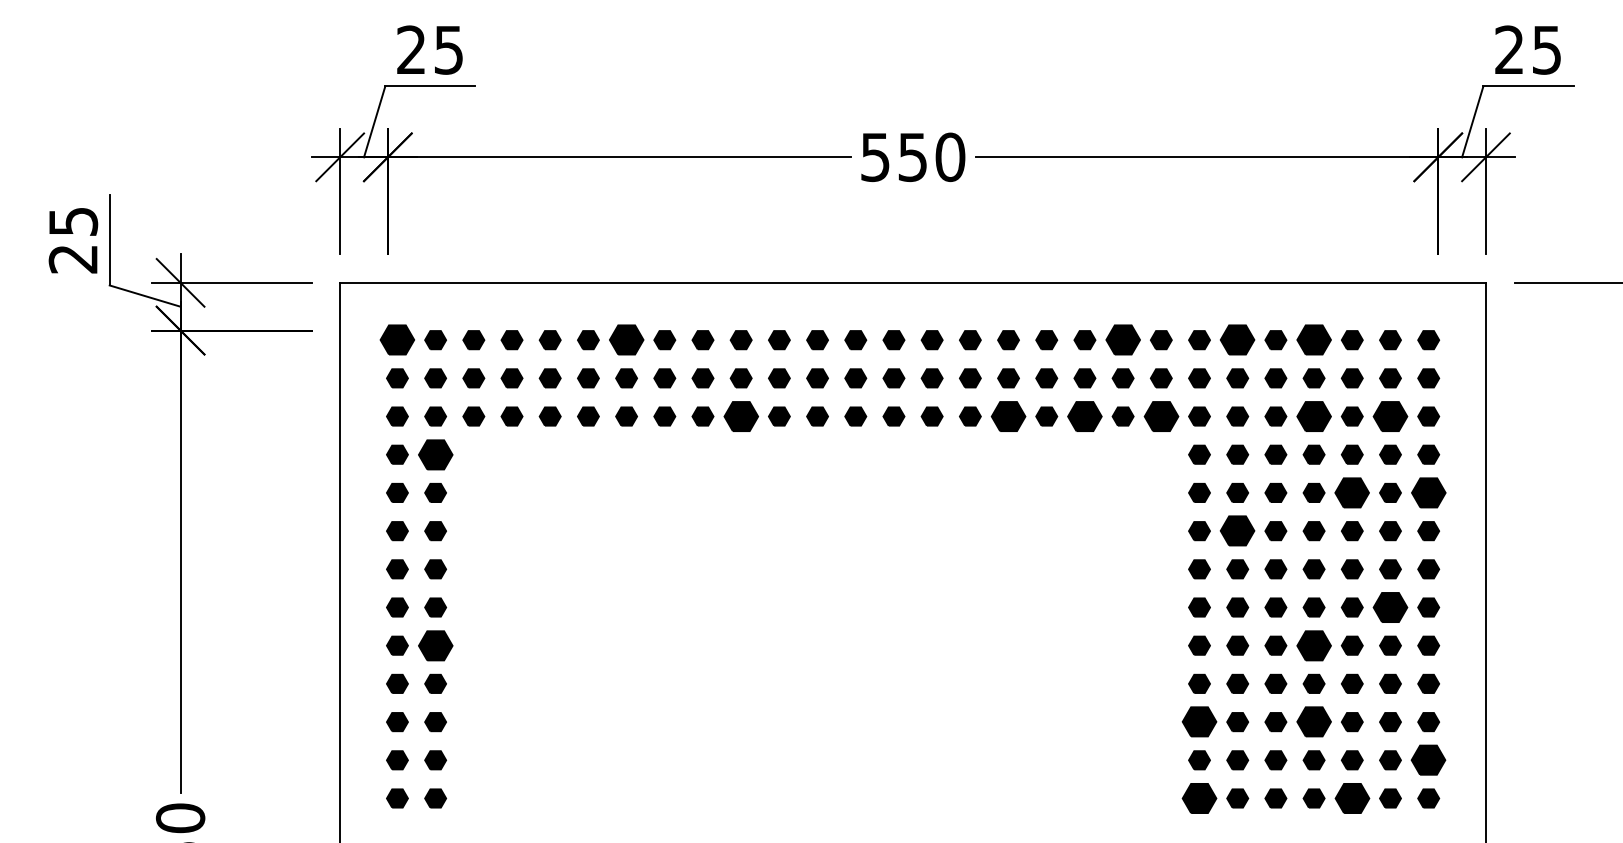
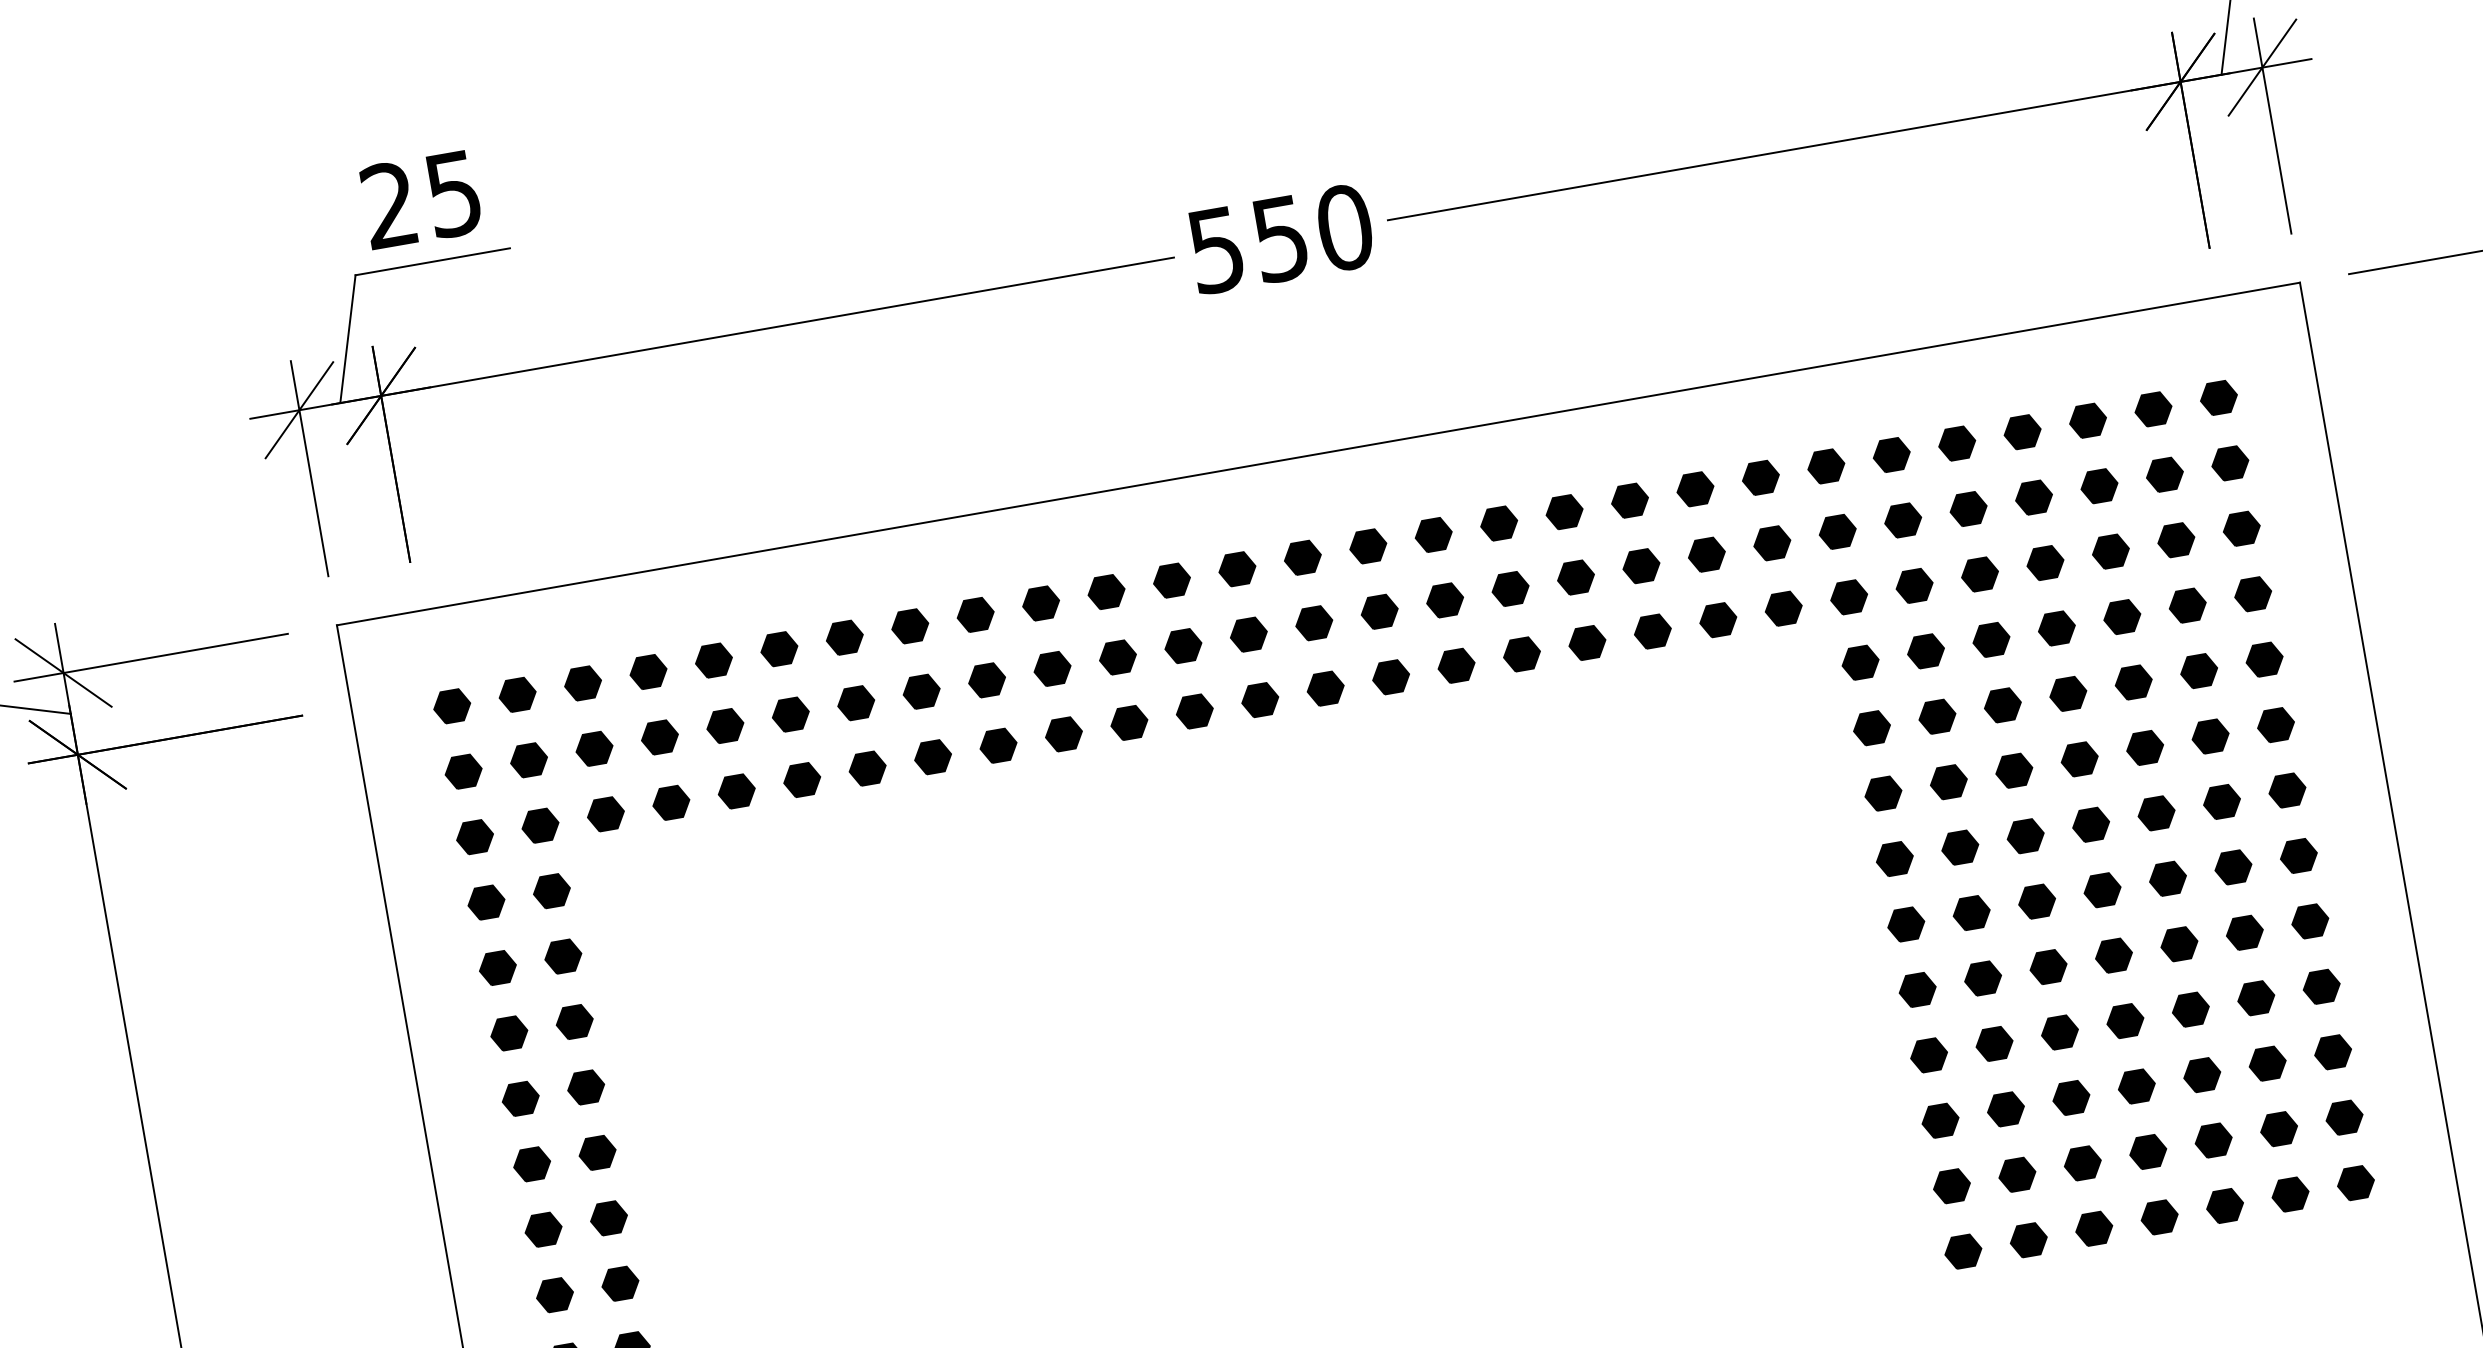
part: (397, 340) -> (452, 706), size x0.62
part: (626, 340) -> (844, 638), size x0.62
part: (1122, 340) -> (1694, 490), size x0.62
part: (1237, 340) -> (1891, 455), size x0.62
part: (1313, 340) -> (2021, 433), size x0.62
part: (740, 416) -> (1062, 734), size x0.62
part: (1008, 416) -> (1521, 654), size x0.62
part: (1084, 416) -> (1652, 631), size x0.62
part: (1160, 416) -> (1782, 608), size x0.62
part: (1313, 416) -> (2044, 563), size x0.62
part: (1390, 416) -> (2176, 540), size x0.62
part: (435, 454) -> (551, 890), size x0.62
part: (1352, 492) -> (2133, 681), size x0.62
part: (1428, 492) -> (2264, 659), size x0.62
part: (1237, 531) -> (1948, 782), size x0.62
part: (1390, 607) -> (2233, 867), size x0.62
part: (435, 645) -> (608, 1218), size x0.62
part: (1313, 645) -> (2112, 955), size x0.62
part: (1199, 722) -> (1940, 1121), size x0.62
part: (1313, 722) -> (2135, 1087), size x0.62
part: (1428, 760) -> (2344, 1118), size x0.62
part: (1199, 798) -> (1963, 1251), size x0.62
part: (1351, 798) -> (2223, 1206), size x0.62

